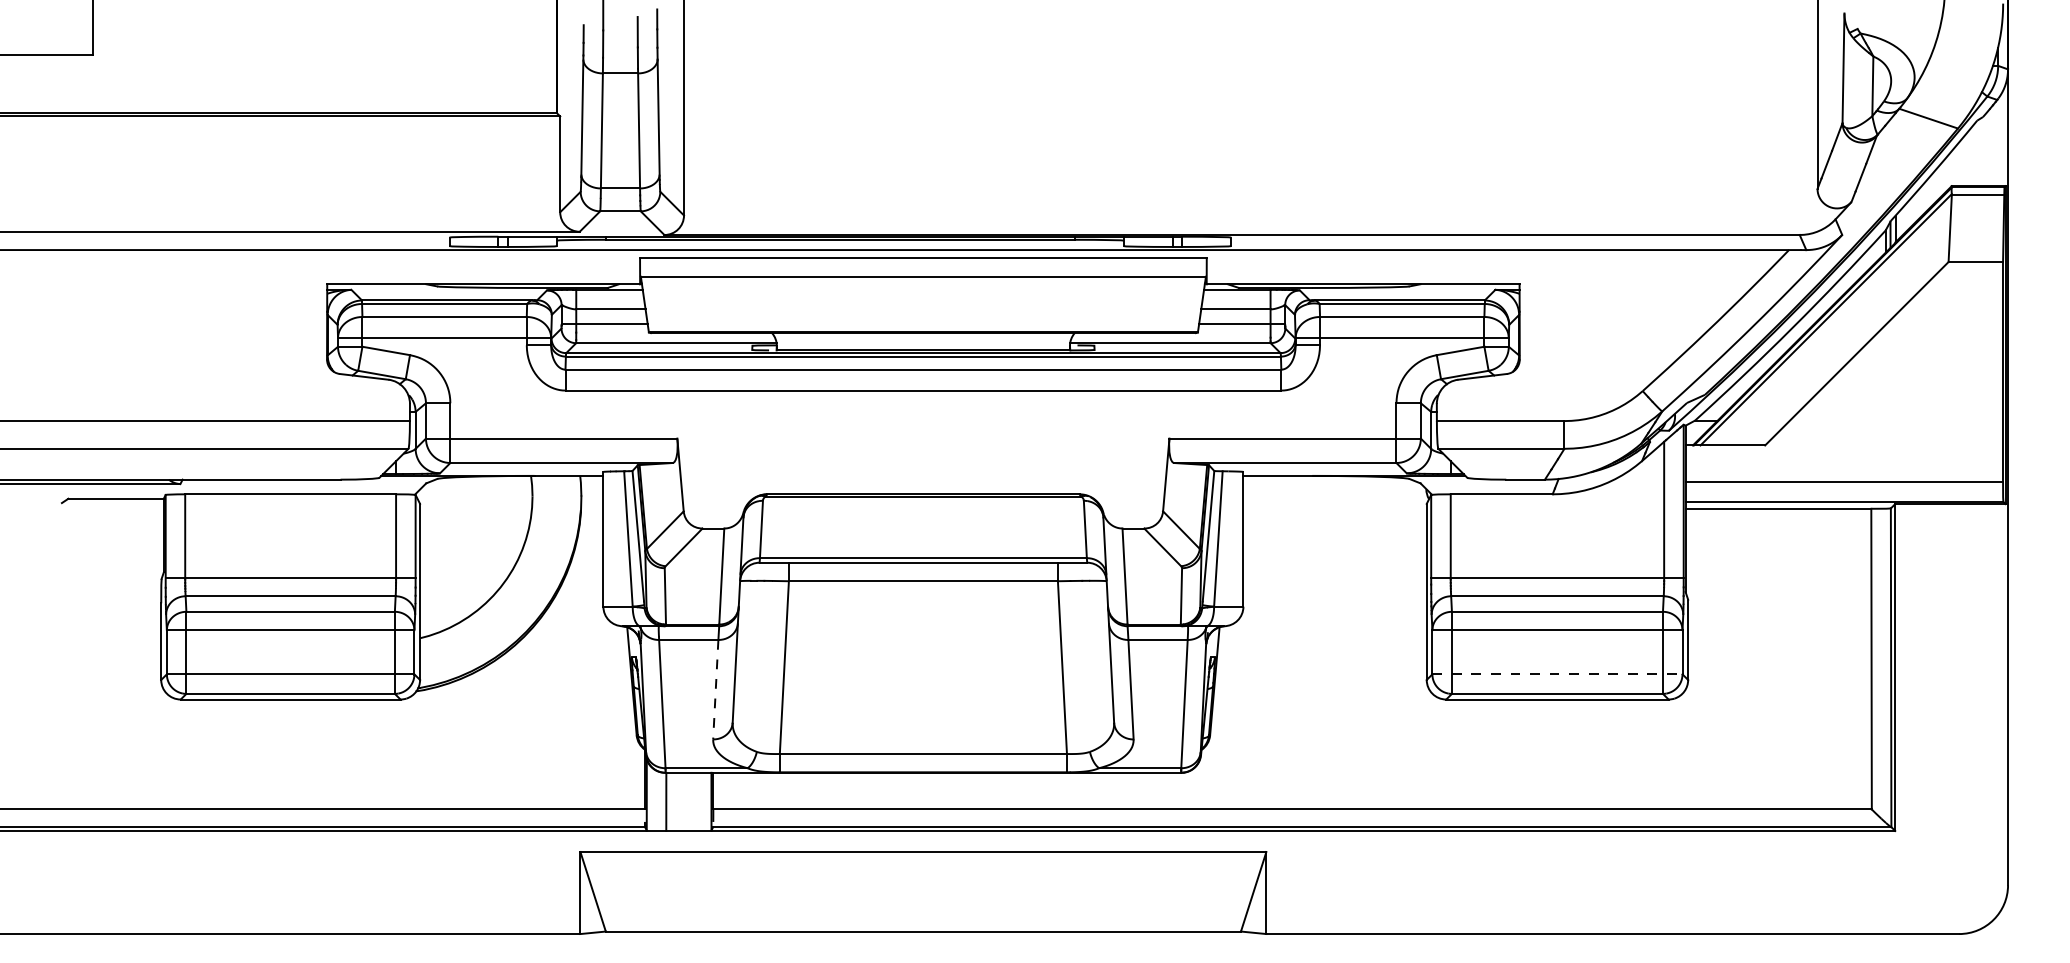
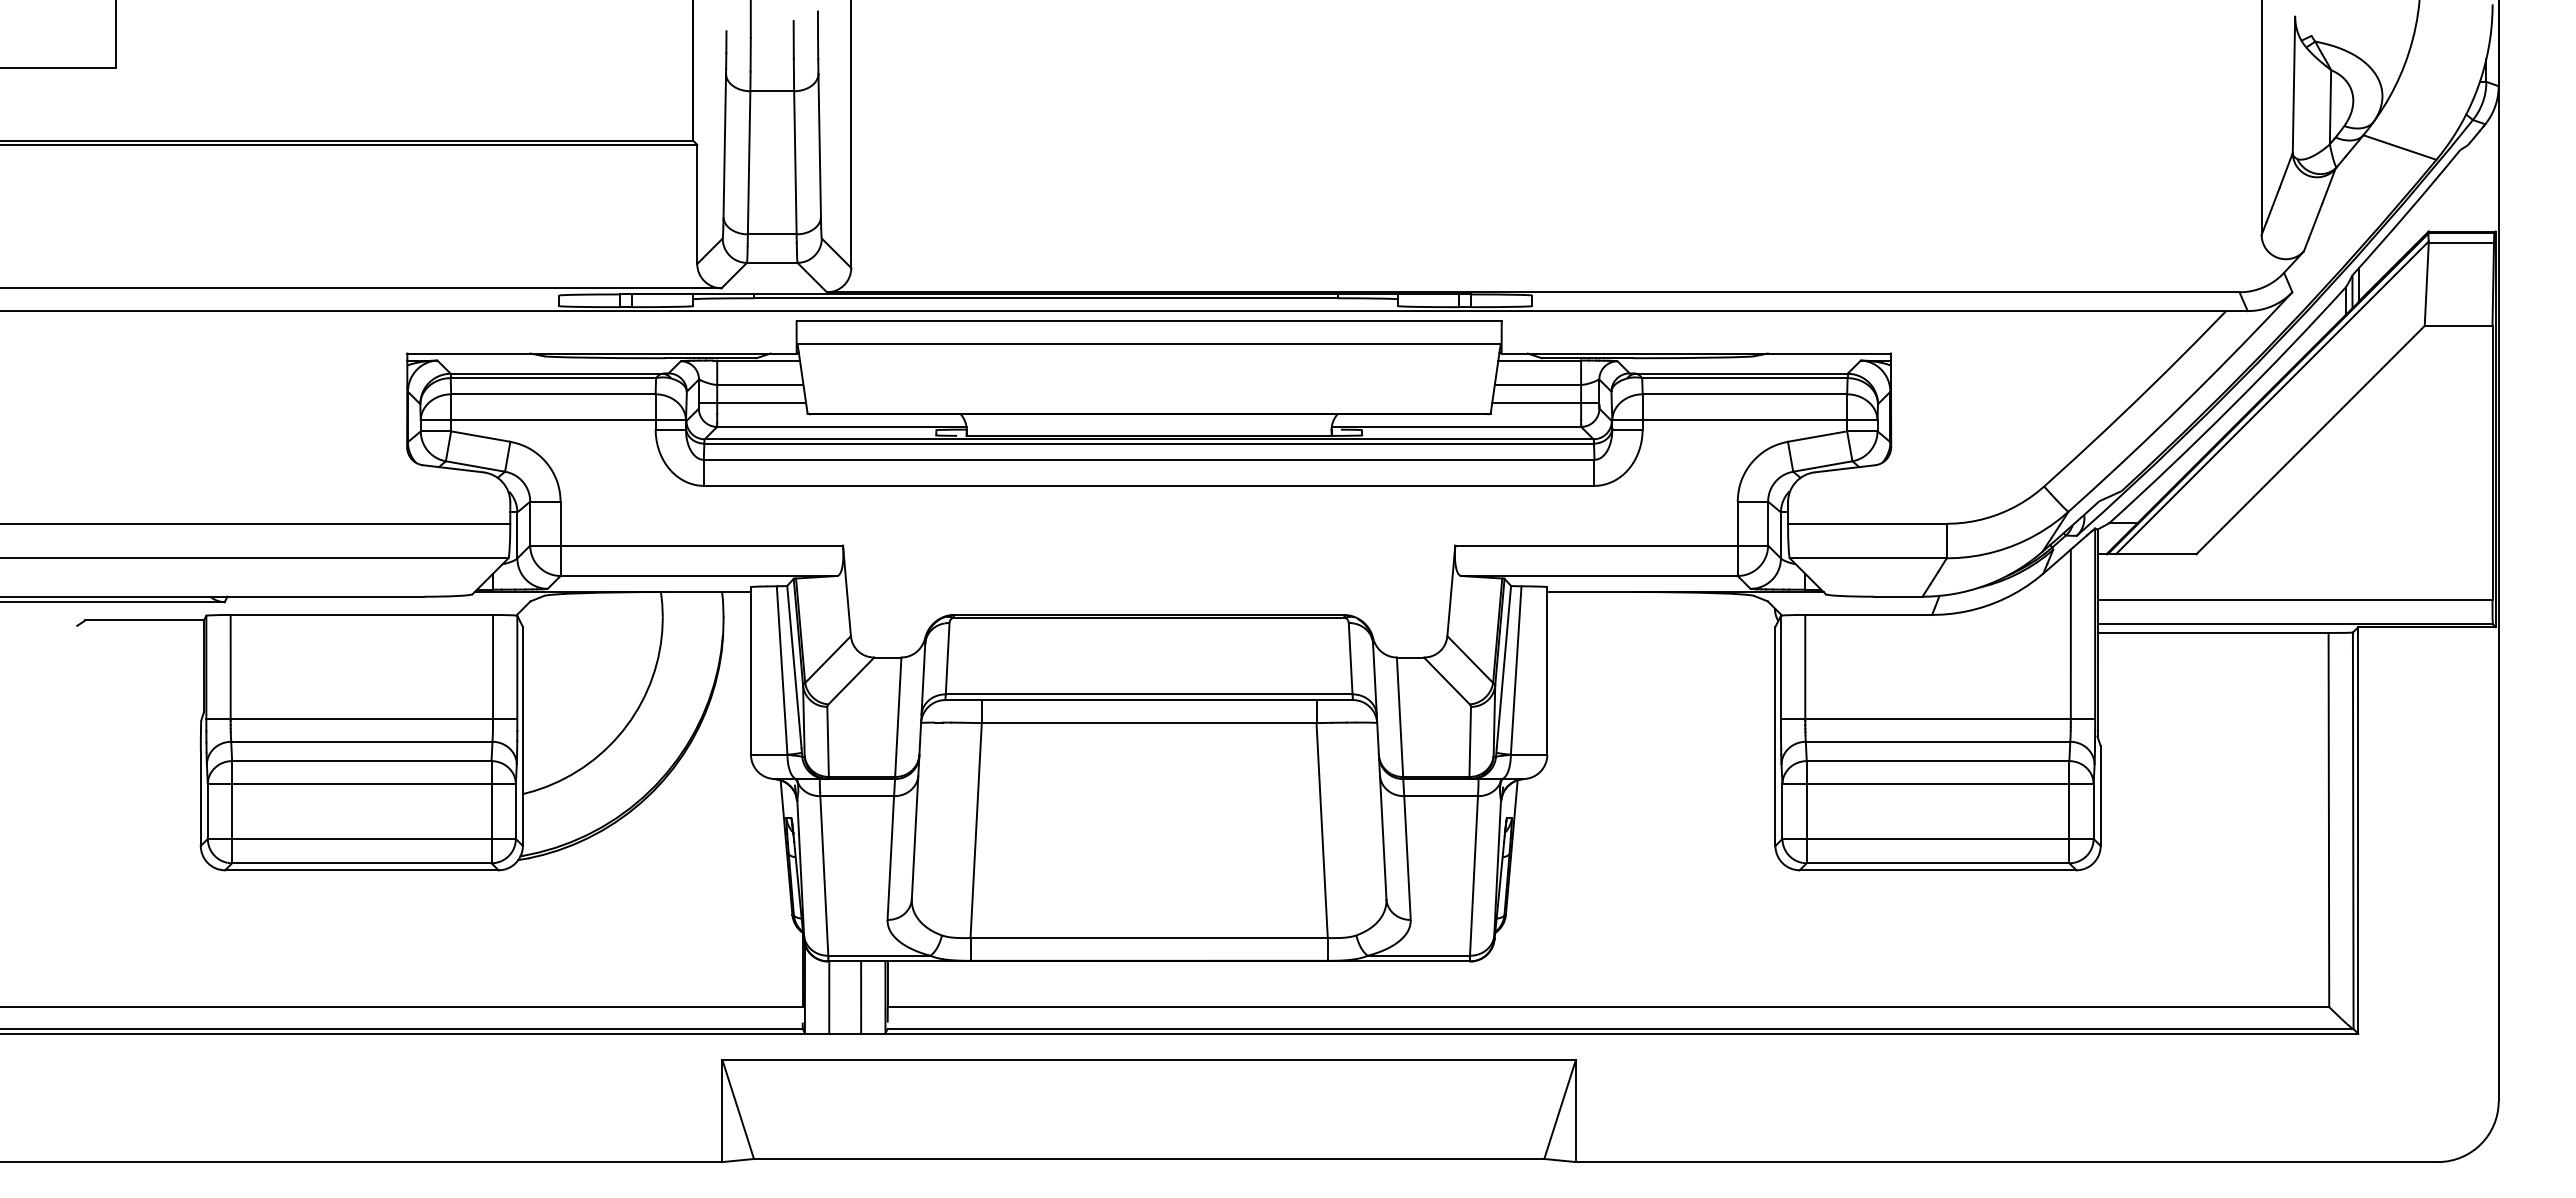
line: (1557, 673) -> (1938, 838), dashed -> solid
line: (715, 690) -> (890, 858), dashed -> solid
line: (692, 801) -> (861, 997), added

